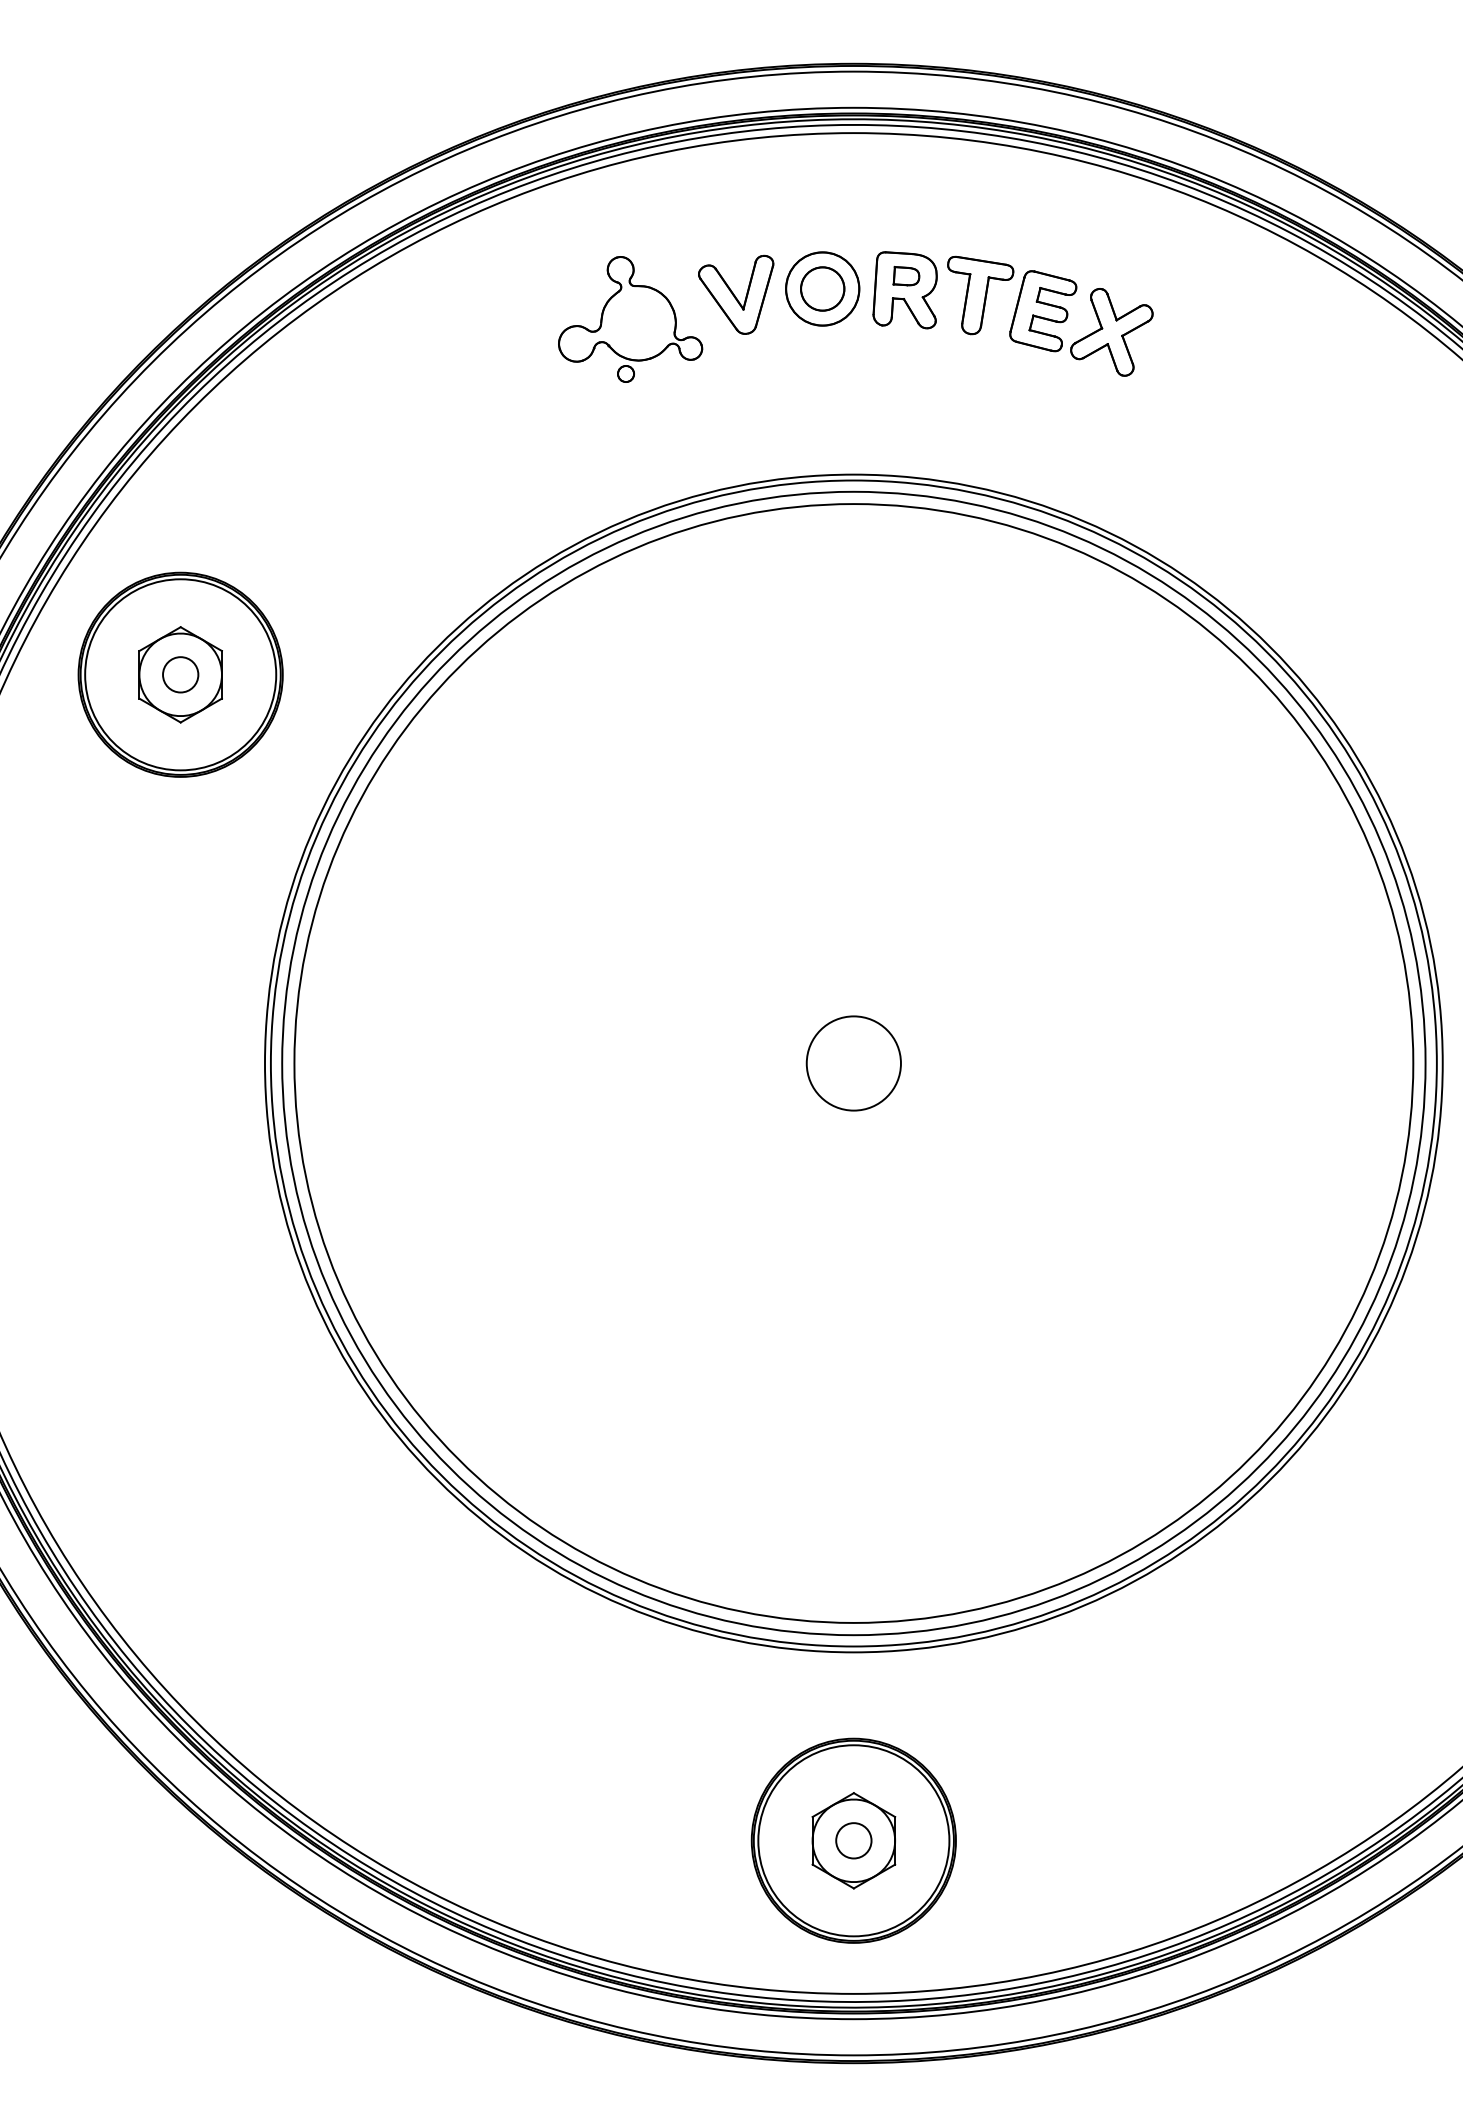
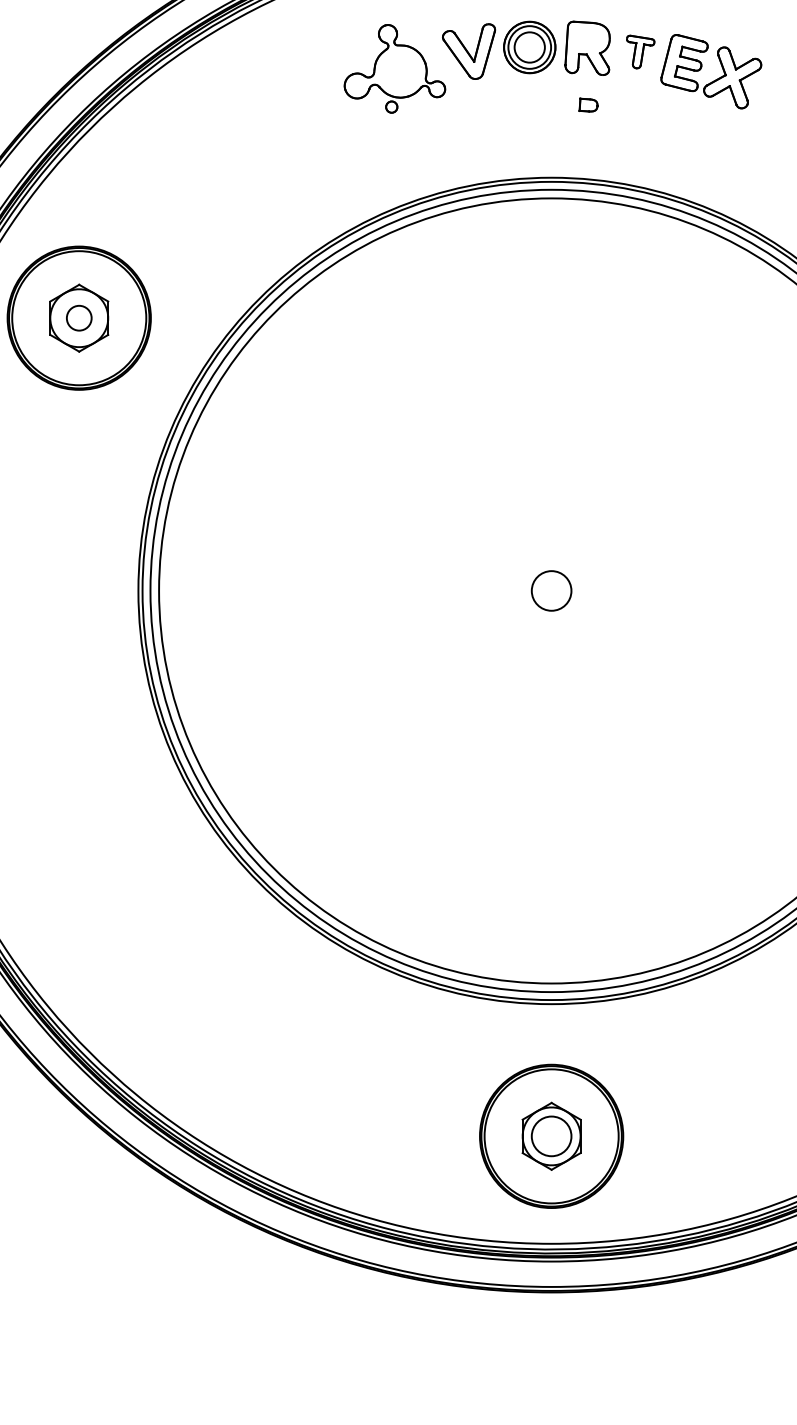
part: (906, 276) -> (588, 105), moved
circle: (822, 288) -> (529, 47), size x1.4
part: (980, 295) -> (640, 52), size x0.6
circle: (853, 1063) -> (551, 590), size x0.6
circle: (853, 1840) -> (551, 1136), size x1.6

